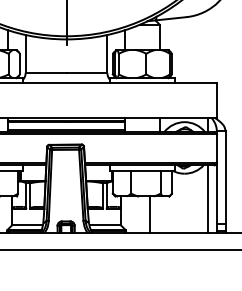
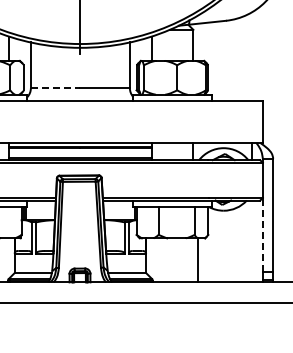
line: (45, 72) -> (55, 88), solid -> dashed
line: (216, 193) -> (262, 234), solid -> dashed
line: (208, 199) -> (252, 241), removed
line: (150, 214) -> (198, 260), moved

